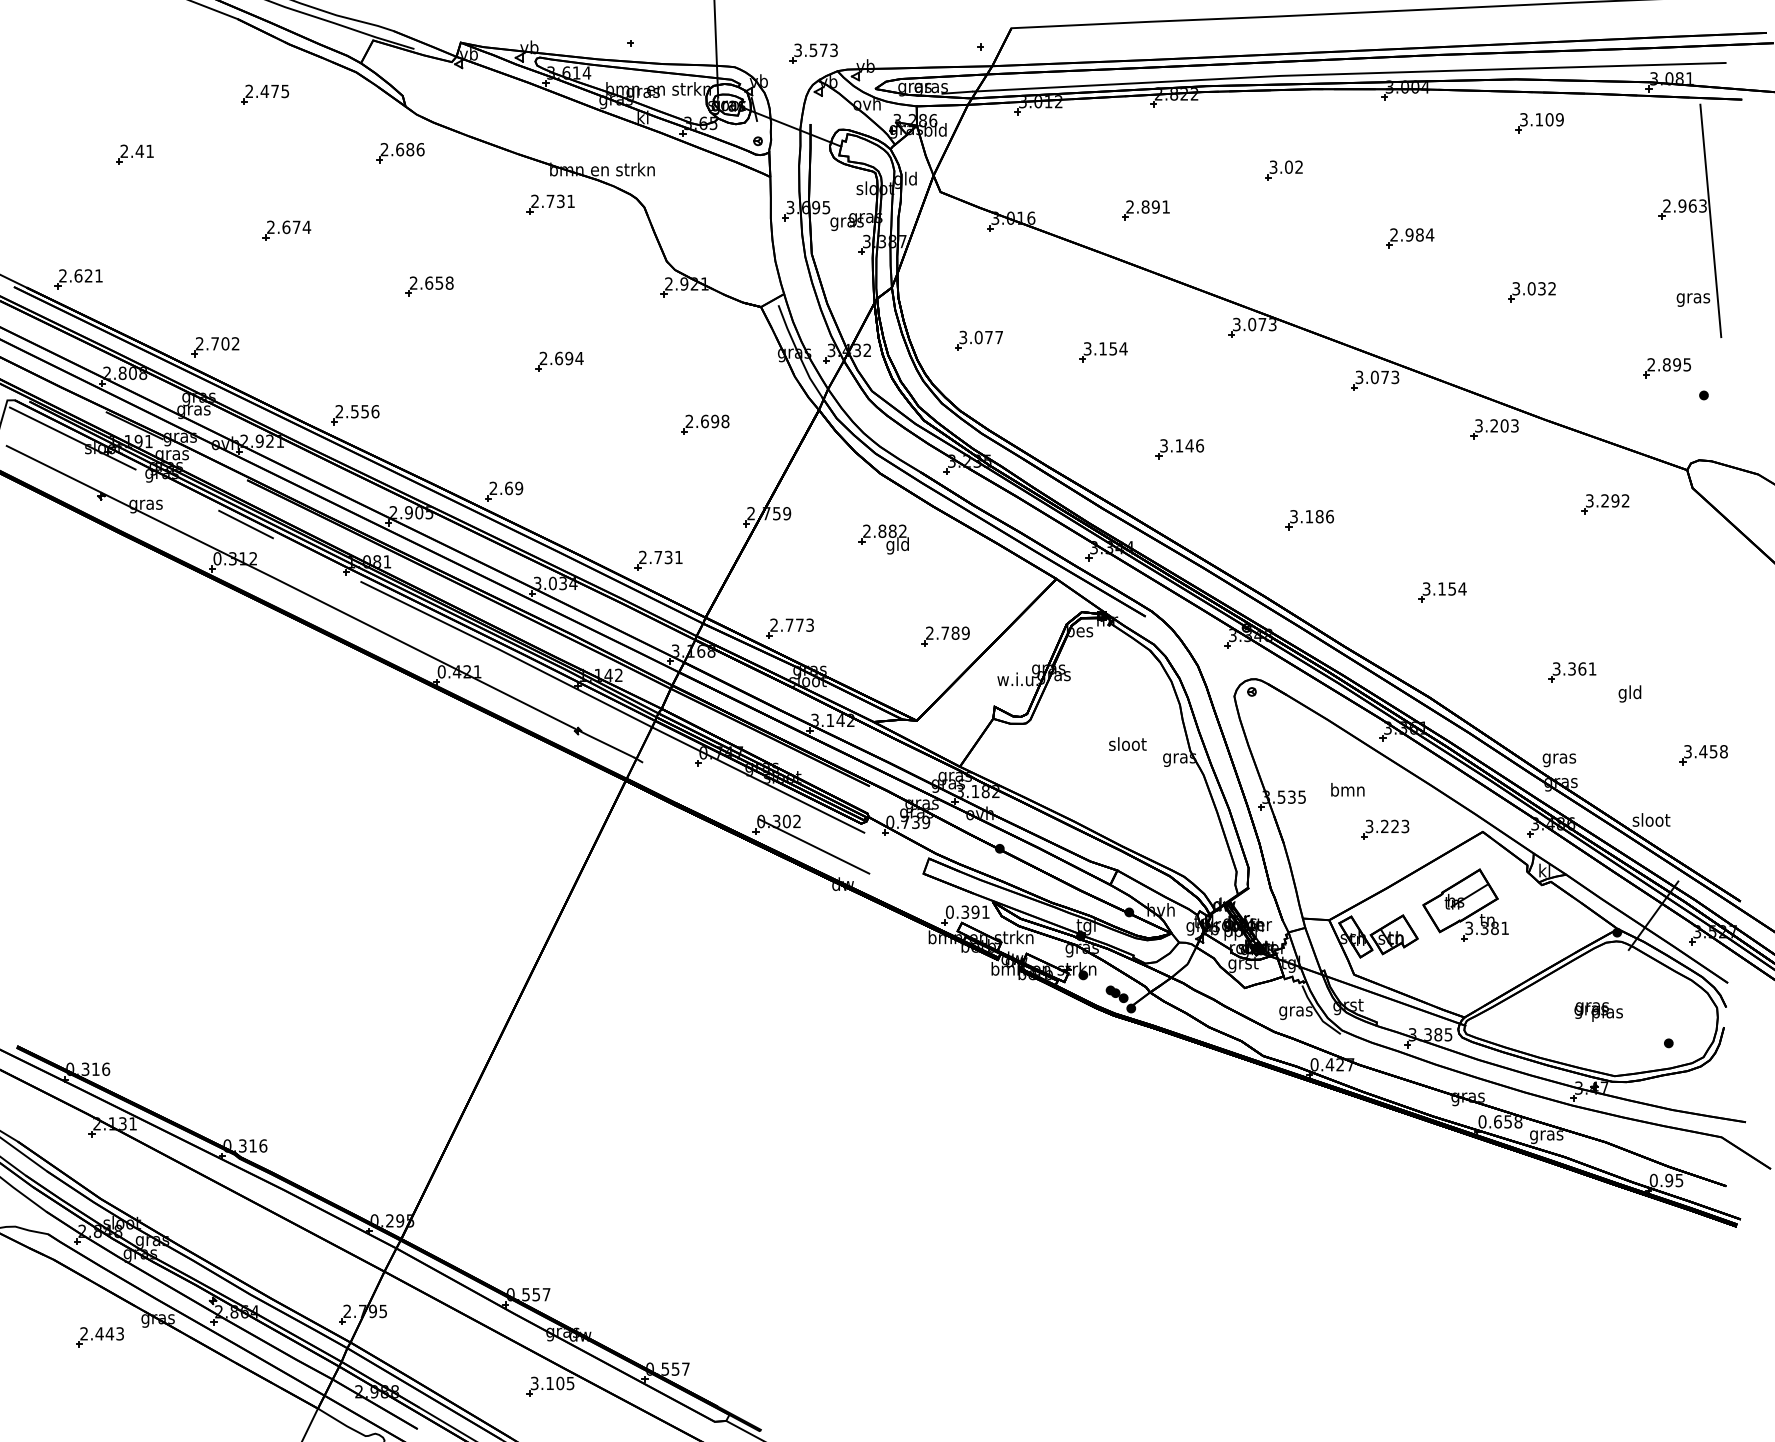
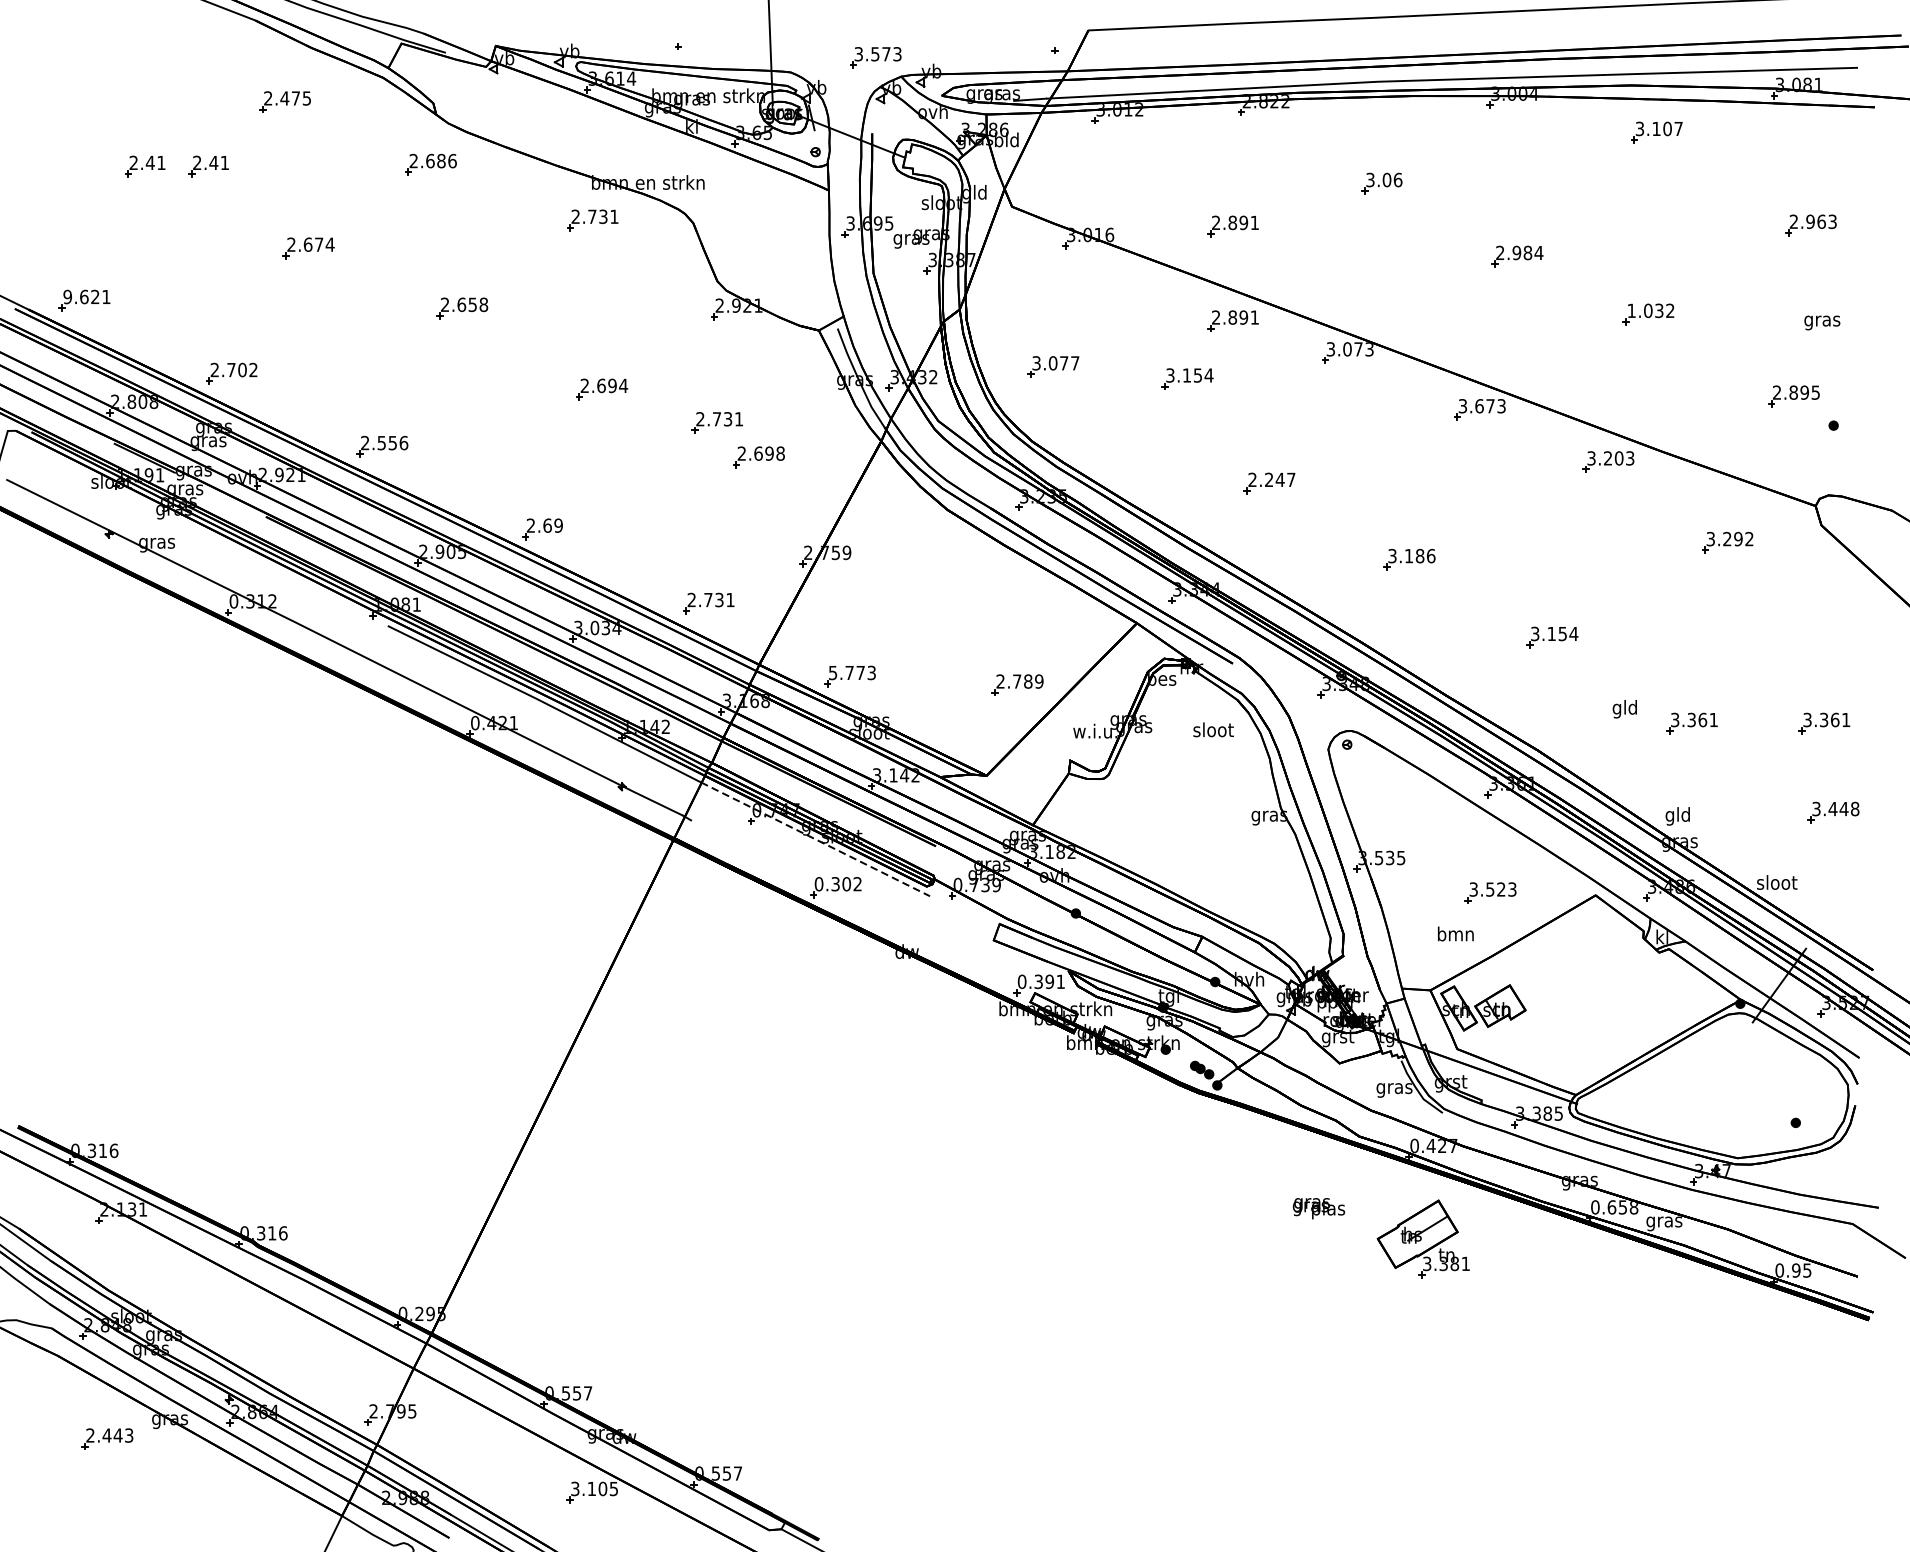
text: (1559, 119) -> (1678, 128), 3.109 -> 3.107
part: (193, 154) -> (208, 166), added
text: (1299, 166) -> (1398, 179), 3.02 -> 3.06
line: (1710, 220) -> (1840, 237), removed
text: (63, 275) -> (68, 296), 2.621 -> 9.621
text: (1516, 288) -> (1631, 310), 3.032 -> 1.032
part: (1145, 298) -> (1232, 321), added
text: (1374, 376) -> (1479, 405), 3.073 -> 3.673
part: (666, 392) -> (717, 422), added
line: (72, 438) -> (77, 471), removed
text: (1182, 445) -> (1272, 479), 3.146 -> 2.247
line: (245, 524) -> (264, 564), removed
part: (883, 539) -> (950, 580), removed
text: (773, 624) -> (832, 672), 2.773 -> 5.773
part: (1695, 672) -> (1824, 723), added
text: (1629, 693) -> (1624, 708), moved
text: (1127, 743) -> (1213, 729), moved
text: (1713, 751) -> (1843, 808), 3.458 -> 3.448
text: (1559, 758) -> (1678, 816), gras -> gld
line: (757, 779) -> (815, 838), solid -> dashed
text: (1347, 789) -> (1455, 933), moved
text: (1384, 826) -> (1489, 889), 3.223 -> 3.523
line: (814, 846) -> (876, 911), removed
part: (1465, 904) -> (1423, 1238), moved
text: (1598, 1011) -> (1318, 1208), moved

